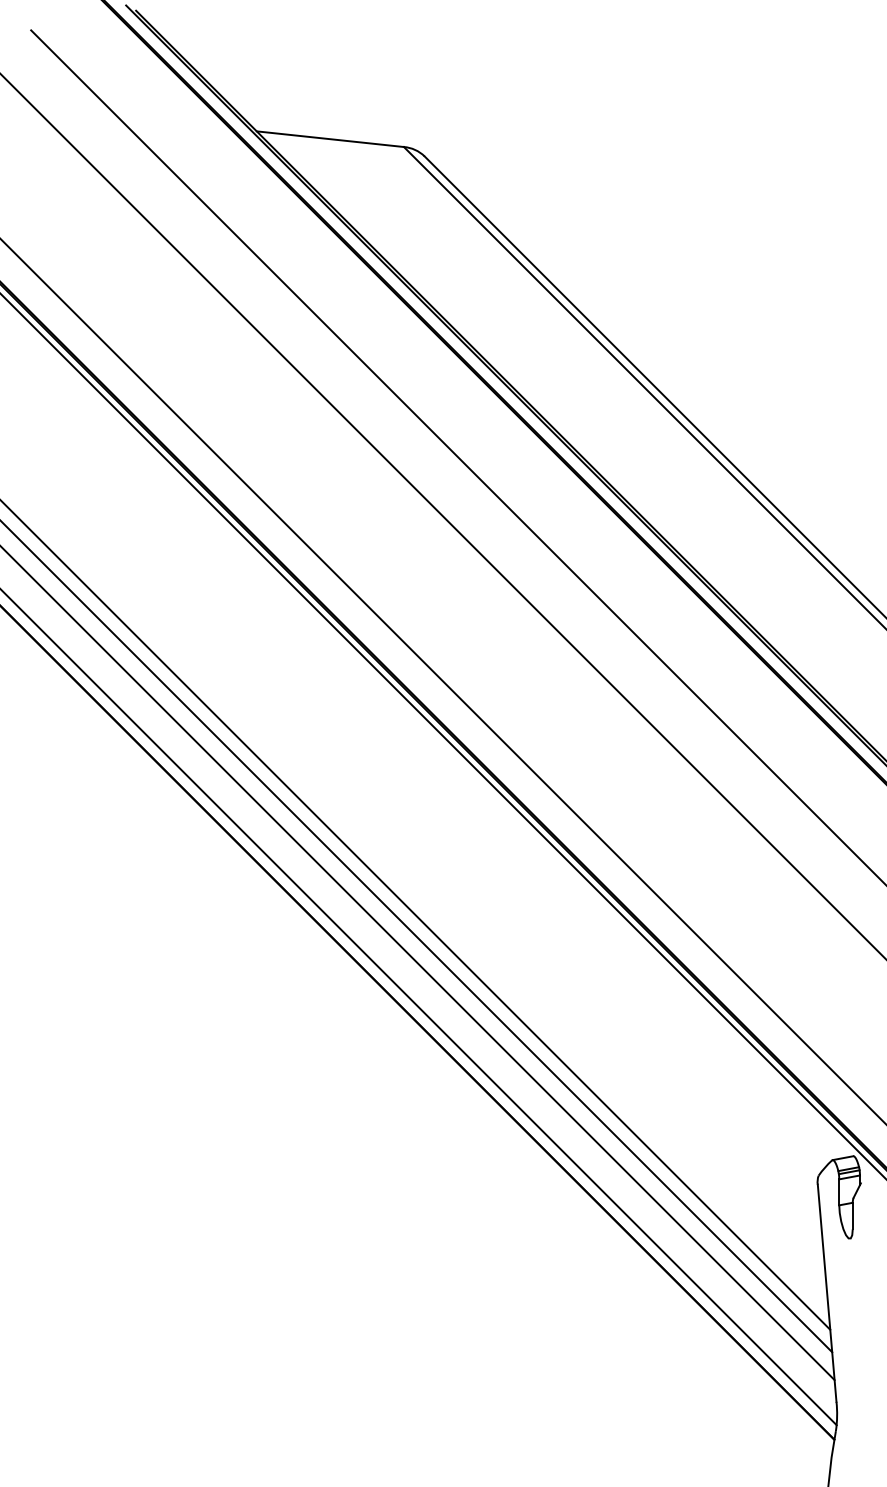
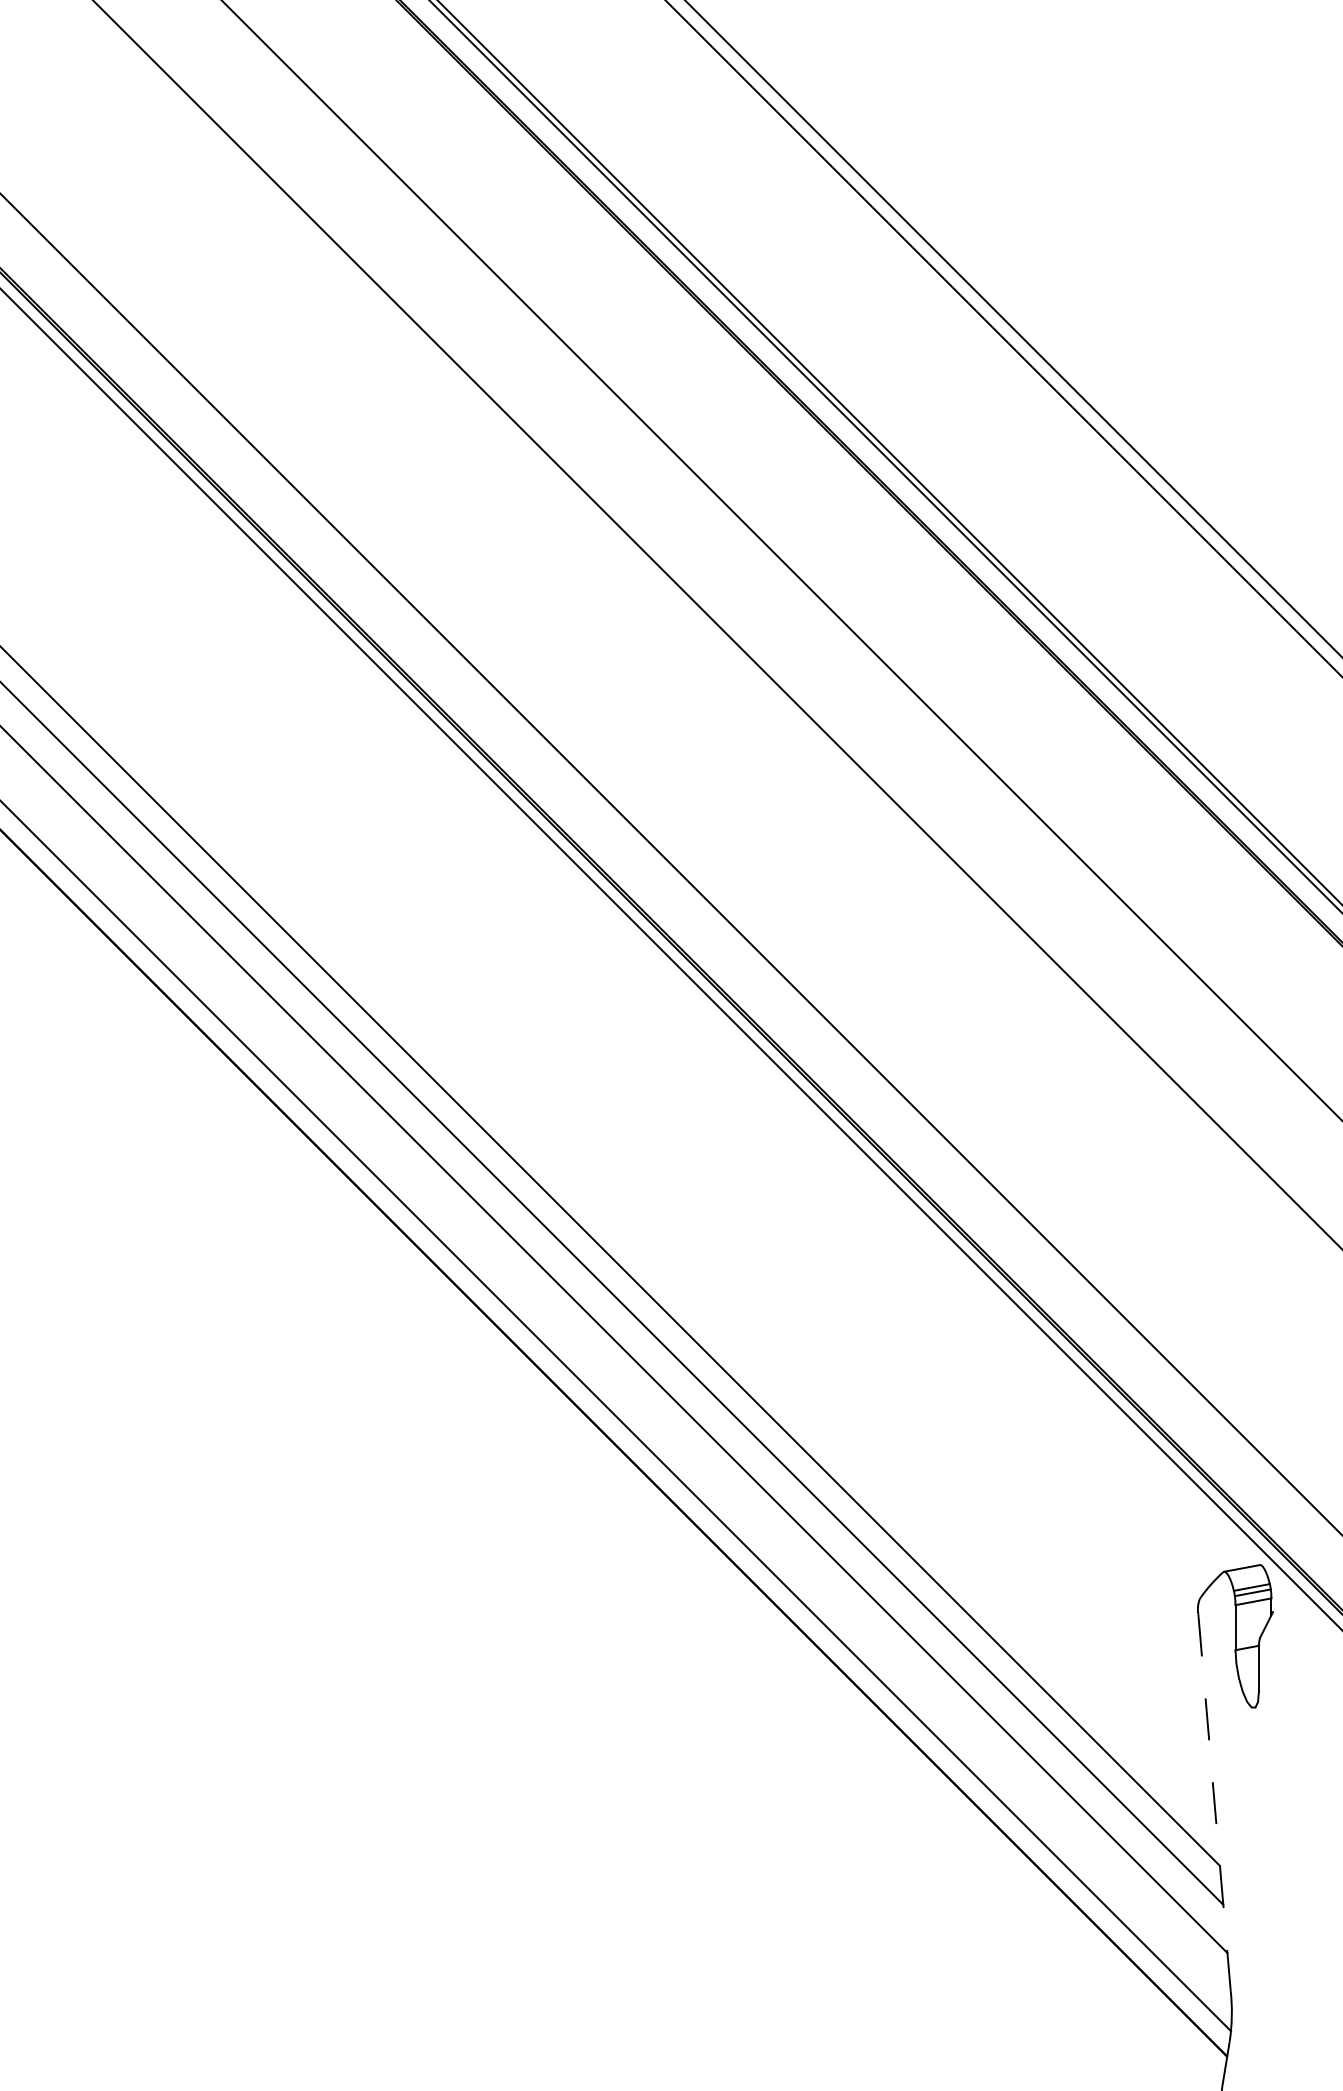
line: (827, 1293) -> (1215, 1802), solid -> dashed

